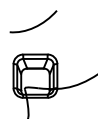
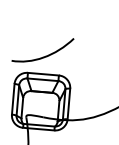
curve: (36, 25) -> (46, 55), moved

